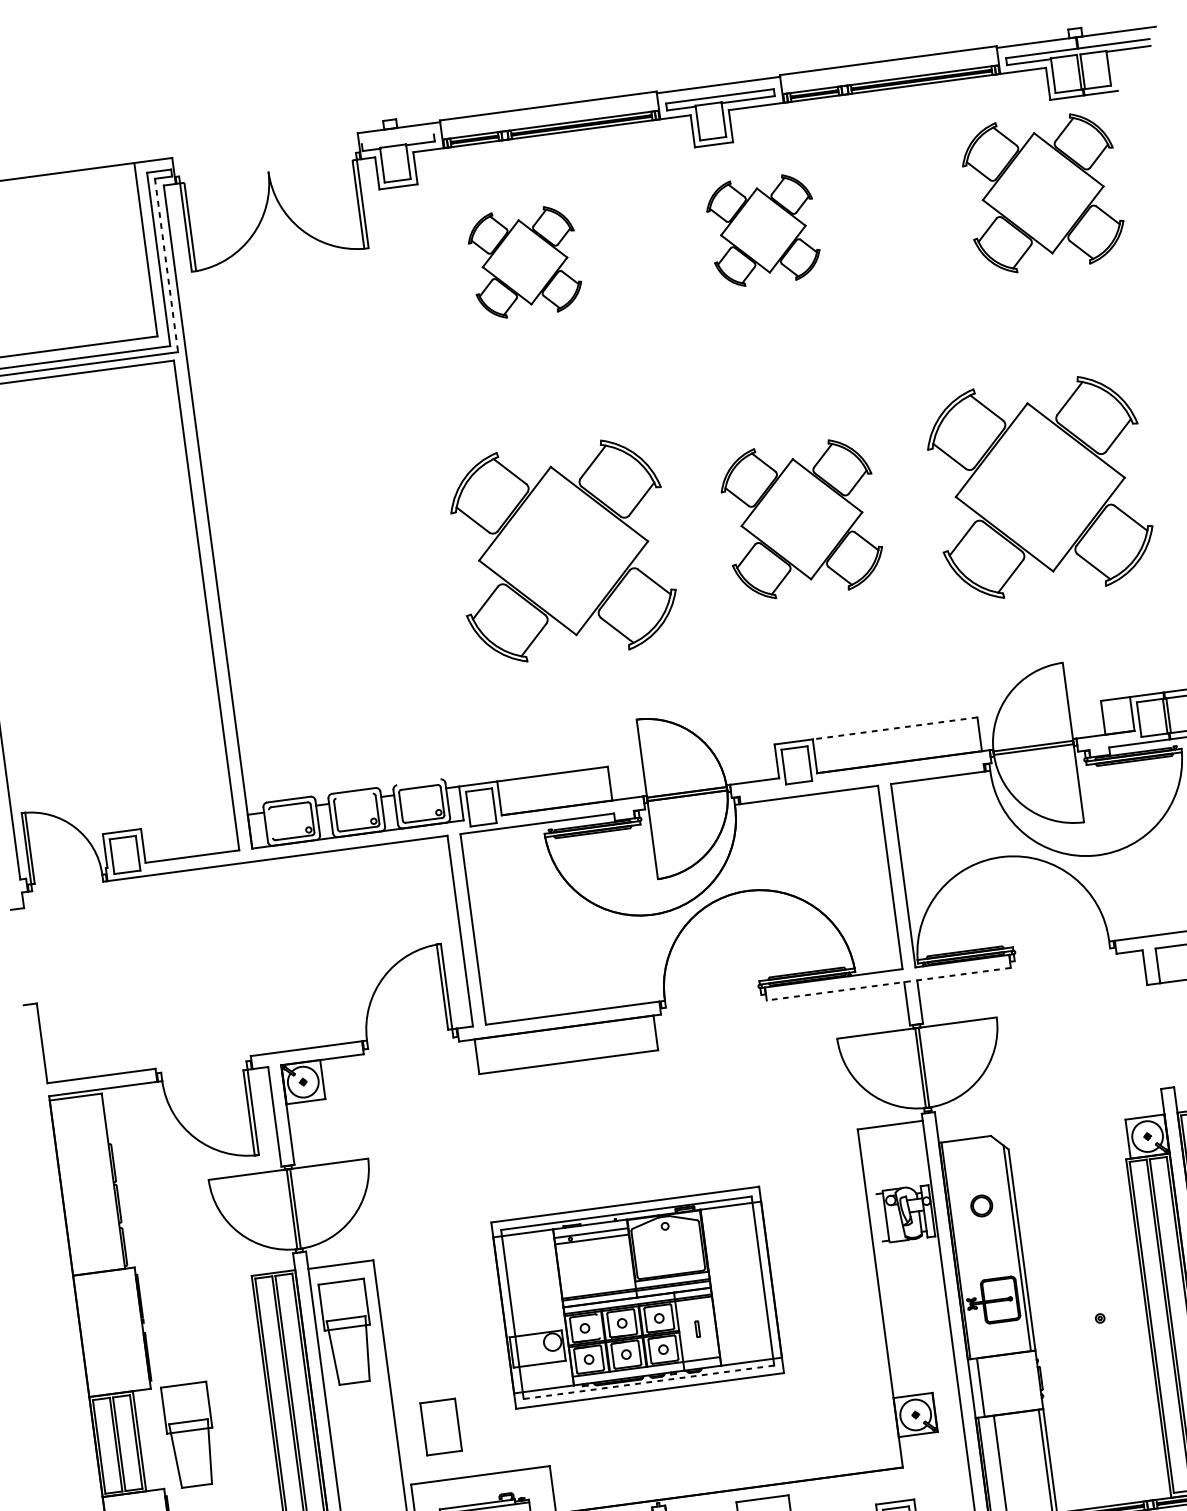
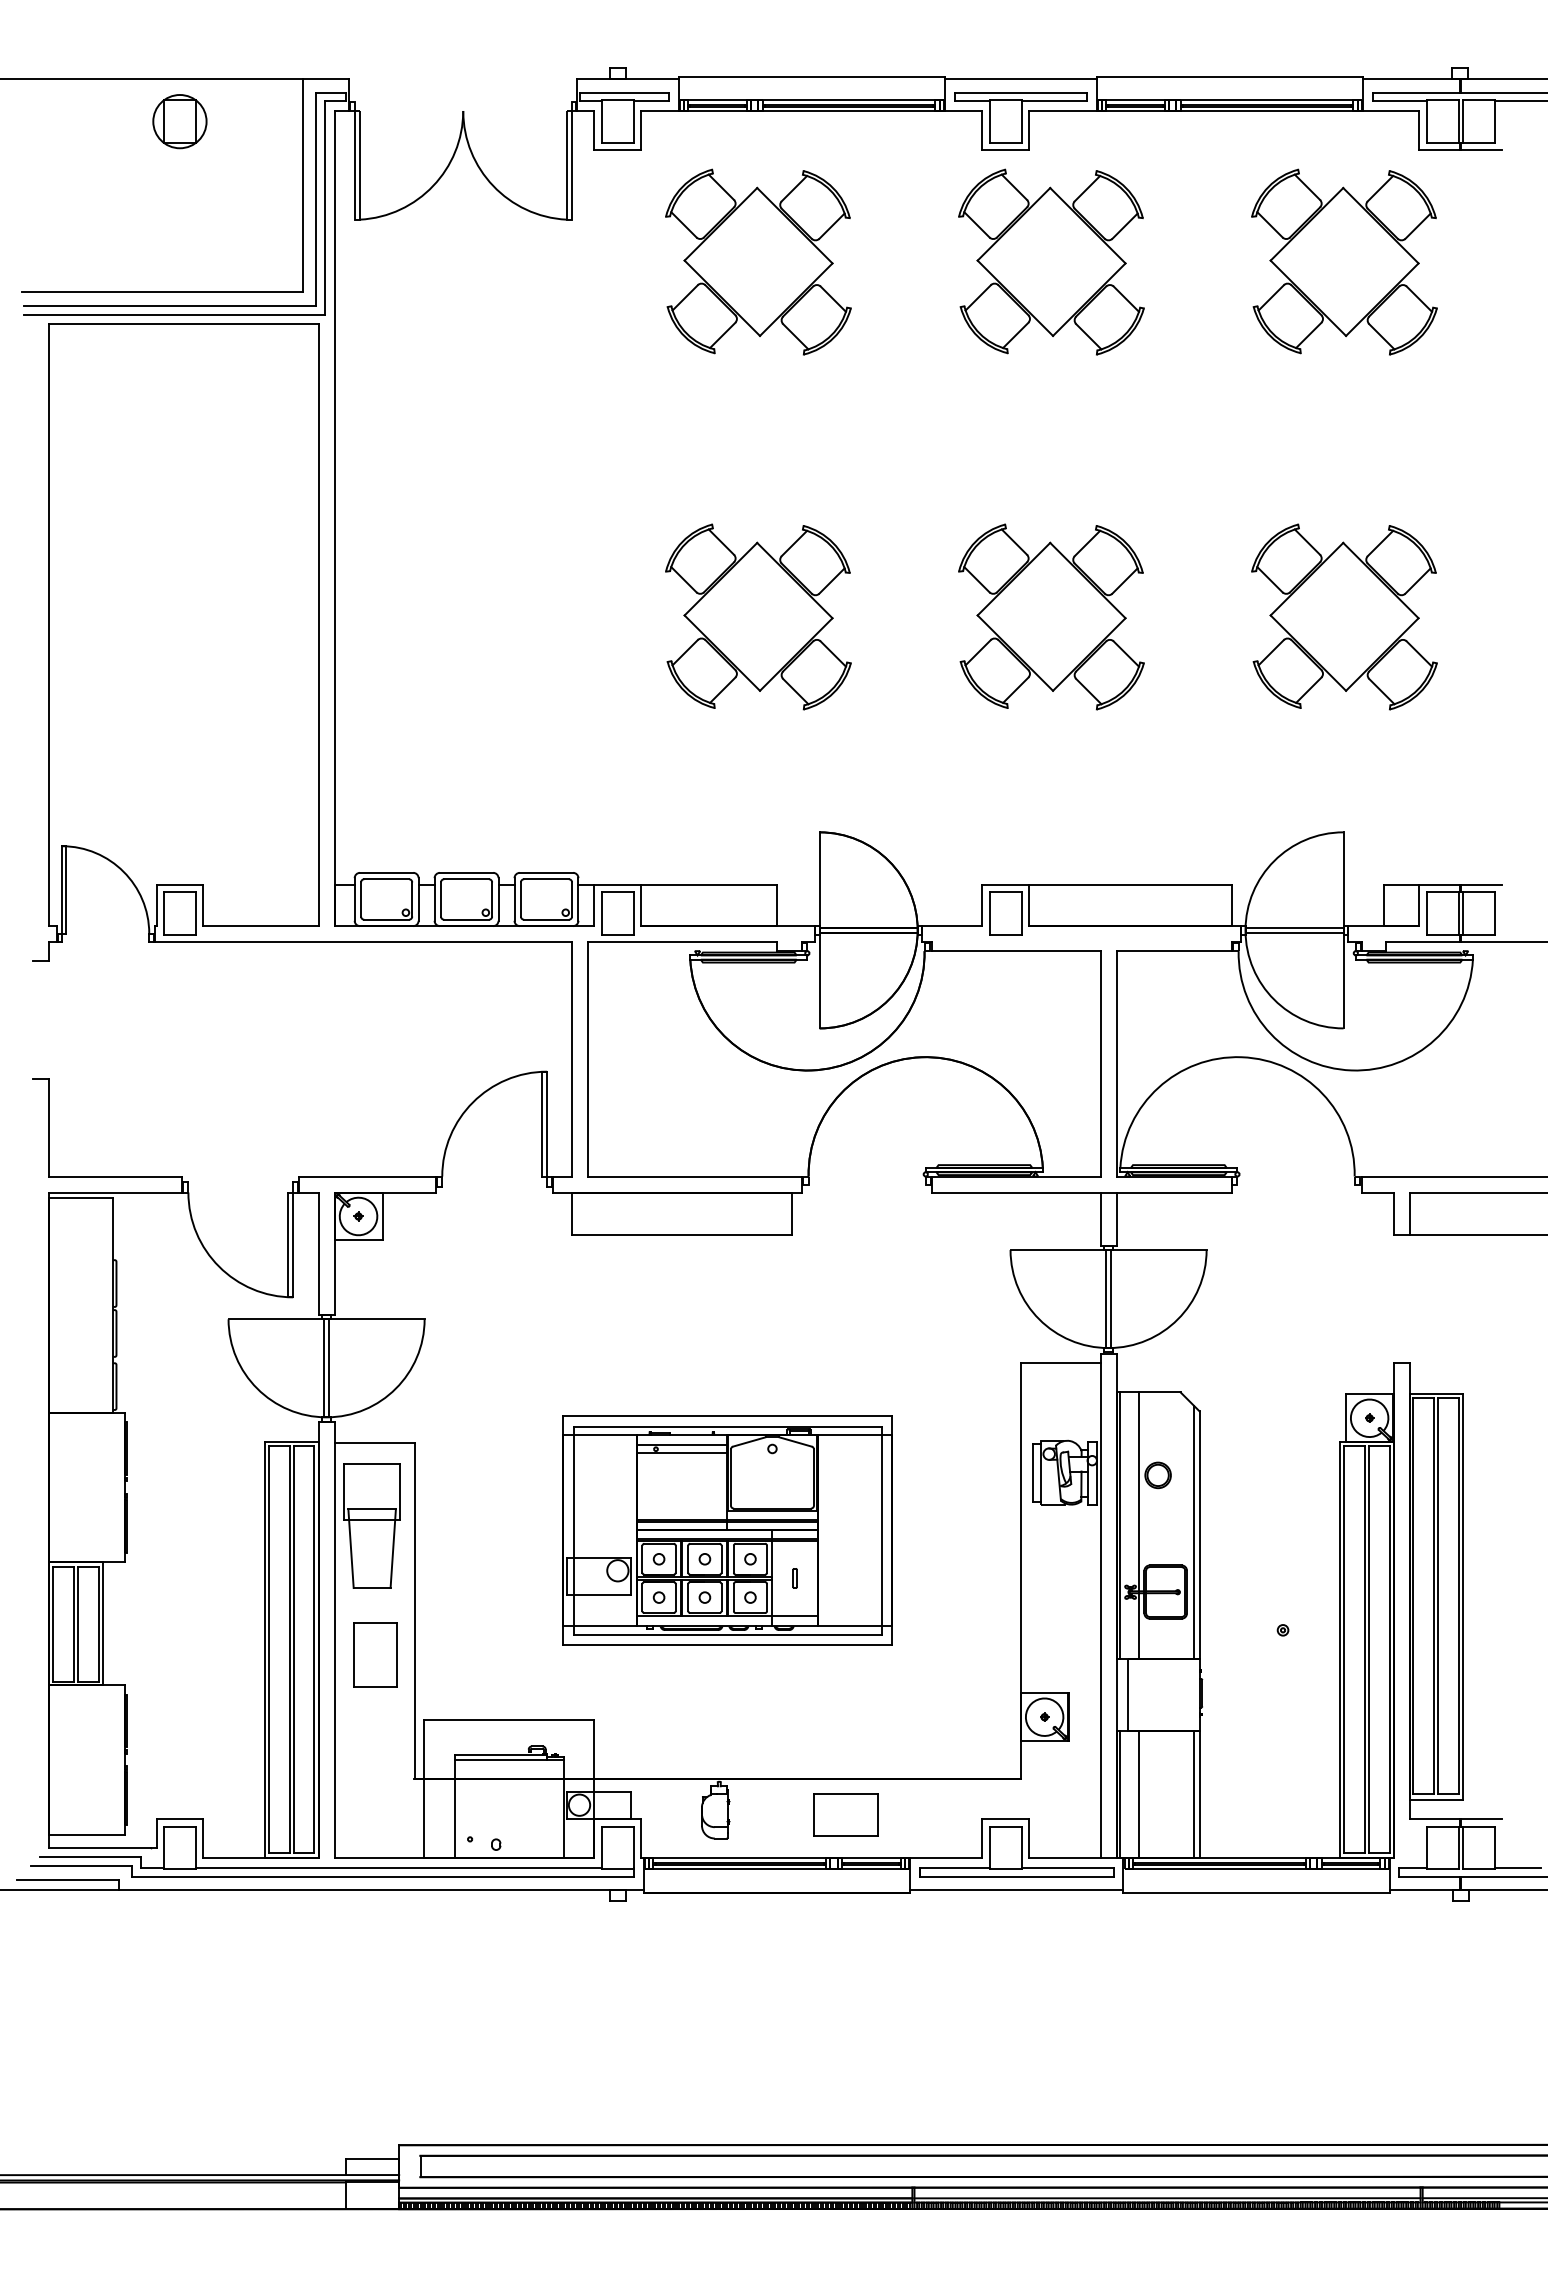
line: (397, 139) -> (624, 92), added
part: (1043, 192) -> (1344, 261), moved
part: (38, 210) -> (179, 121), added
part: (763, 230) -> (1051, 261), size x1.43
part: (524, 261) -> (758, 261), size x1.43
line: (166, 265) -> (325, 207), dashed -> solid
part: (1040, 487) -> (1344, 616), size x0.71
part: (563, 550) -> (758, 616), size x0.71
line: (894, 728) -> (1129, 884), dashed -> solid
line: (418, 781) -> (546, 872), added
line: (354, 796) -> (466, 879), added
line: (271, 824) -> (361, 899), added
line: (888, 984) -> (1081, 1192), dashed -> solid
line: (879, 1218) -> (1032, 1473), added
line: (971, 1248) -> (1138, 1525), added
line: (598, 1325) -> (675, 1558), added
line: (648, 1382) -> (727, 1634), dashed -> solid
part: (441, 1426) -> (375, 1654), moved
part: (189, 1435) -> (164, 1624), removed

